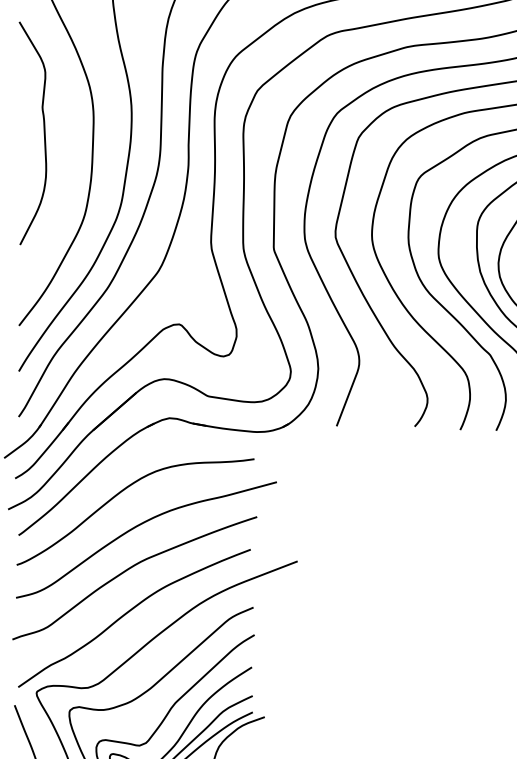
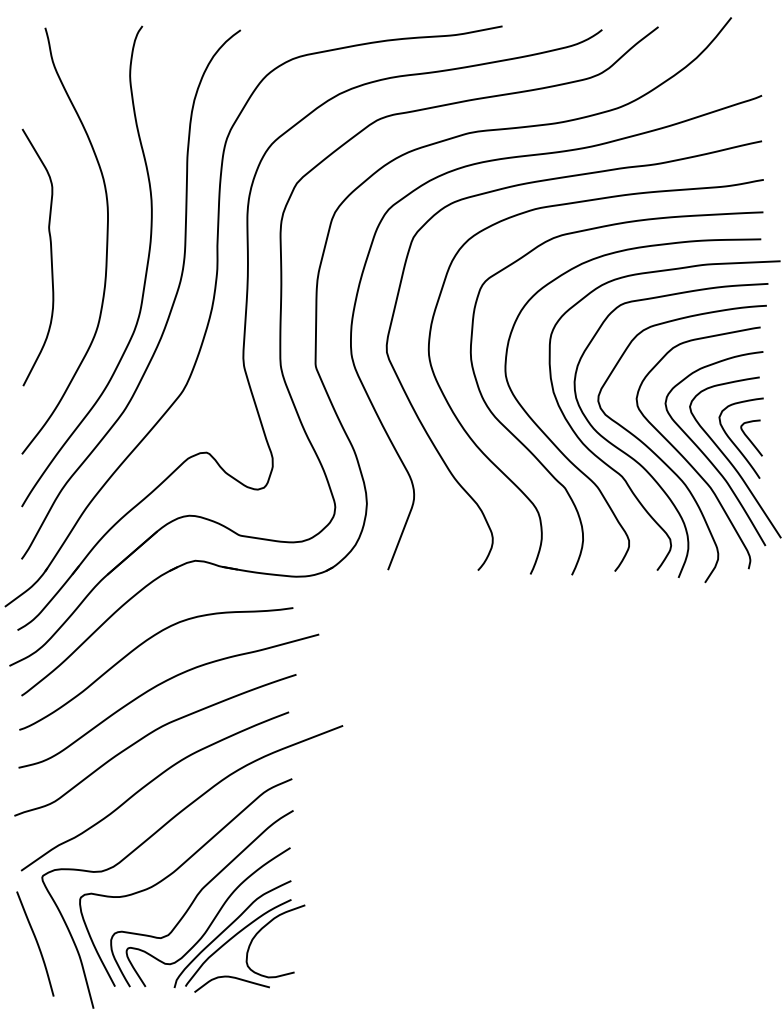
curve: (43, 133) -> (50, 257), moved

